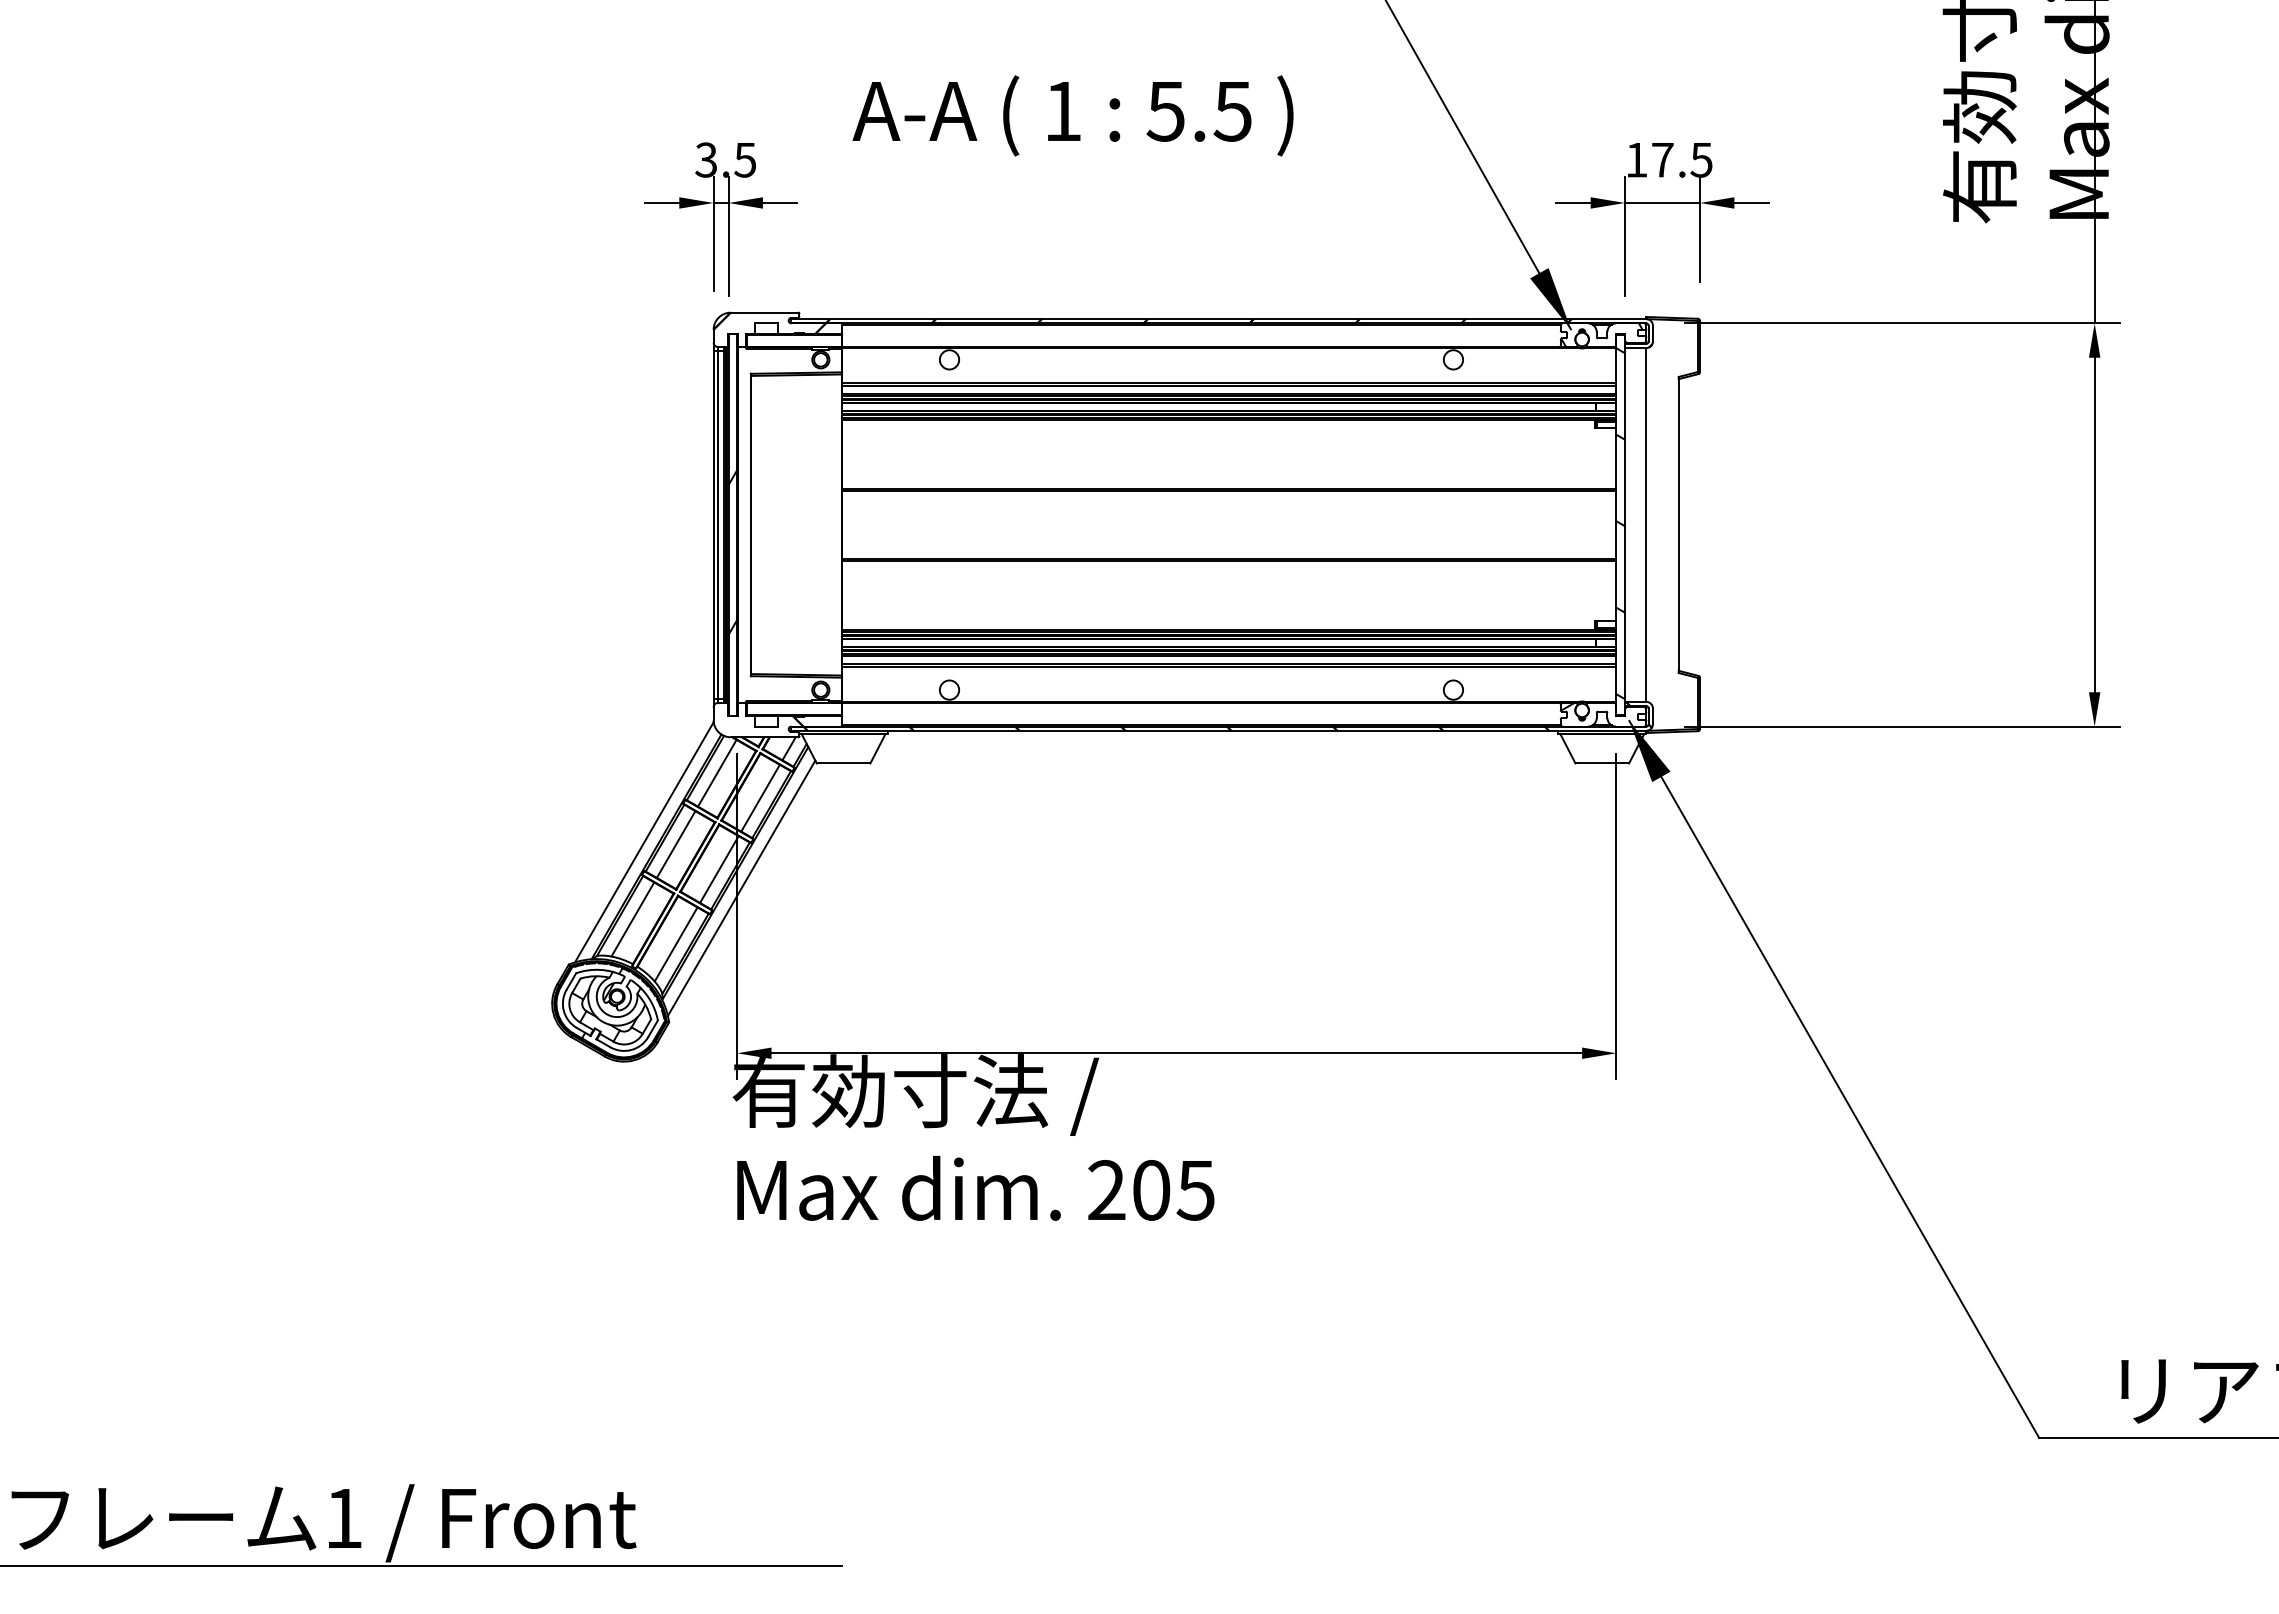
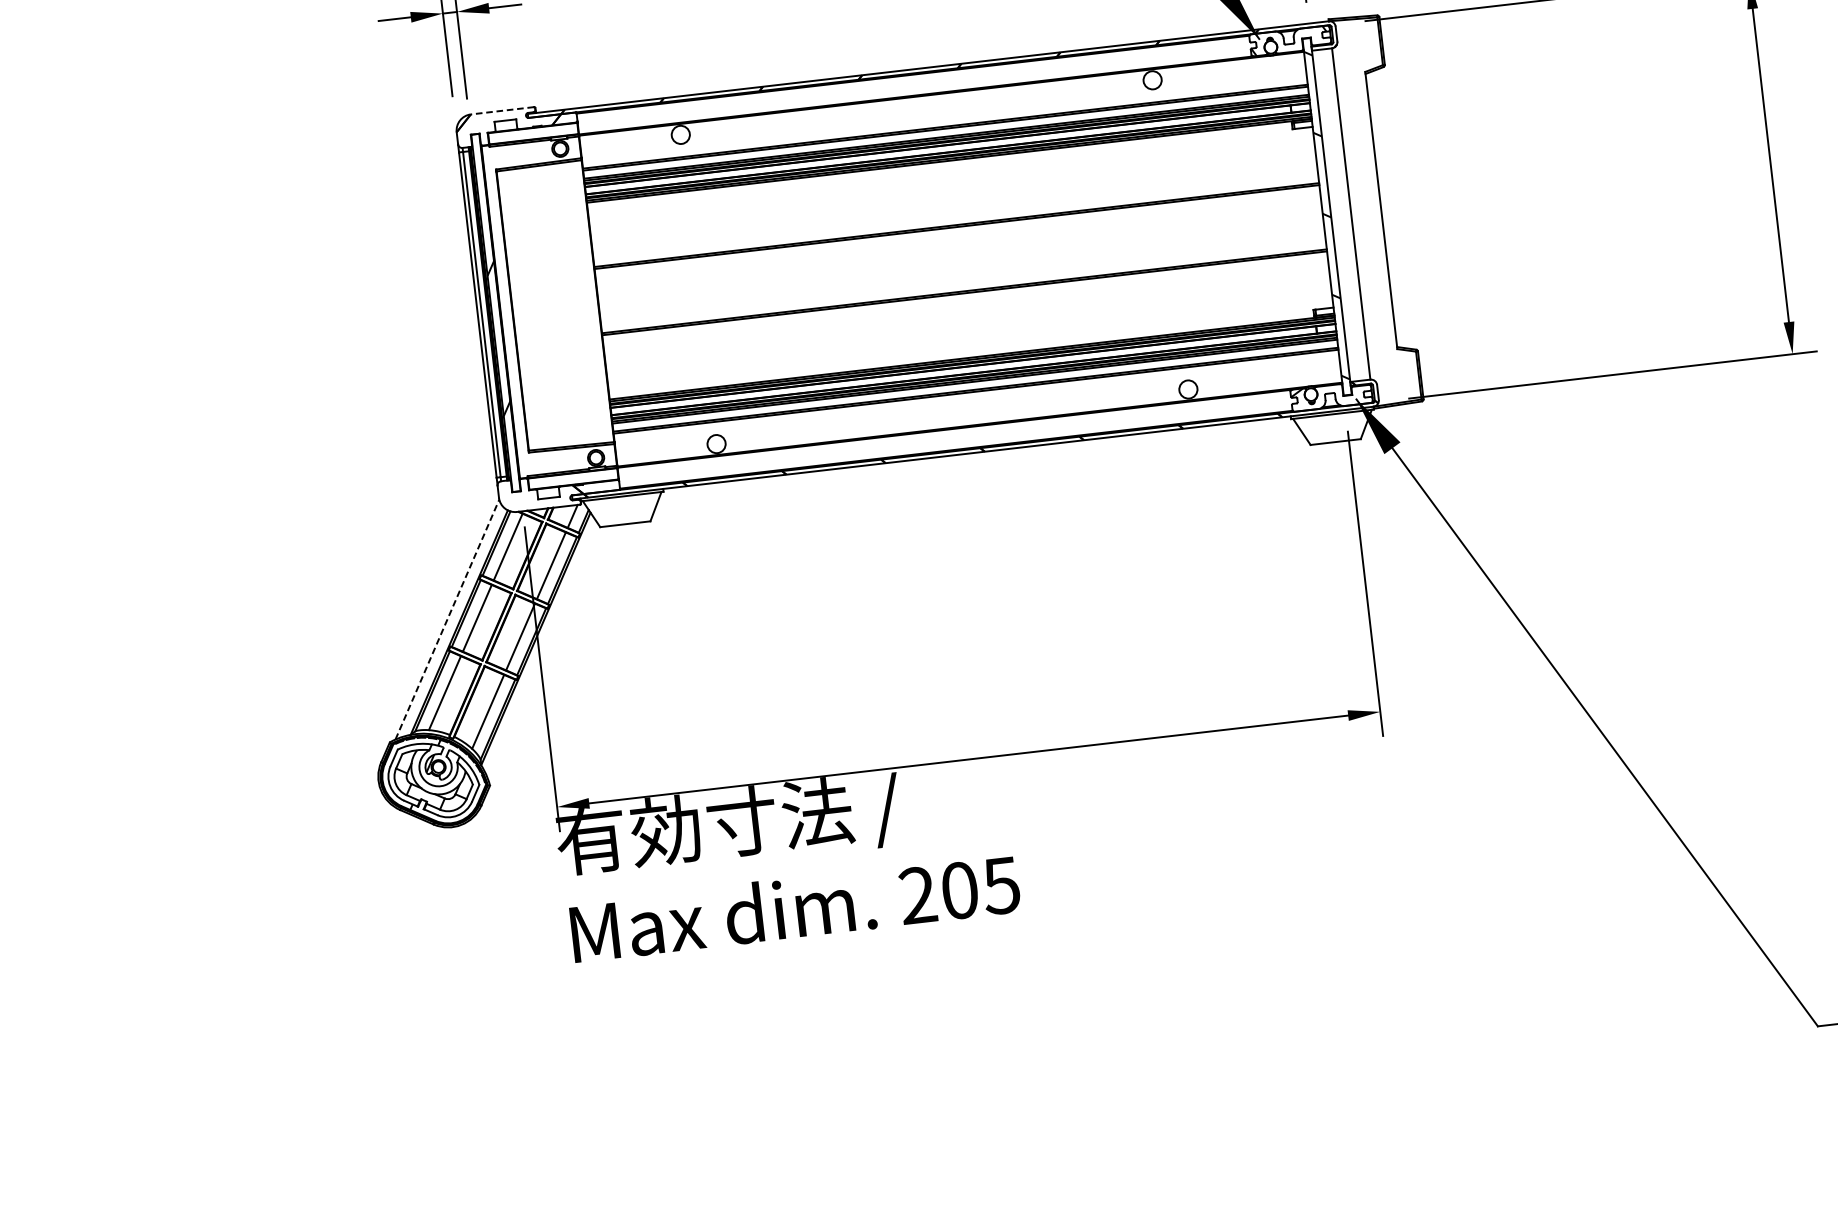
line: (764, 312) -> (502, 110), solid -> dashed
line: (644, 842) -> (447, 619), solid -> dashed
line: (741, 887) -> (543, 651), removed

